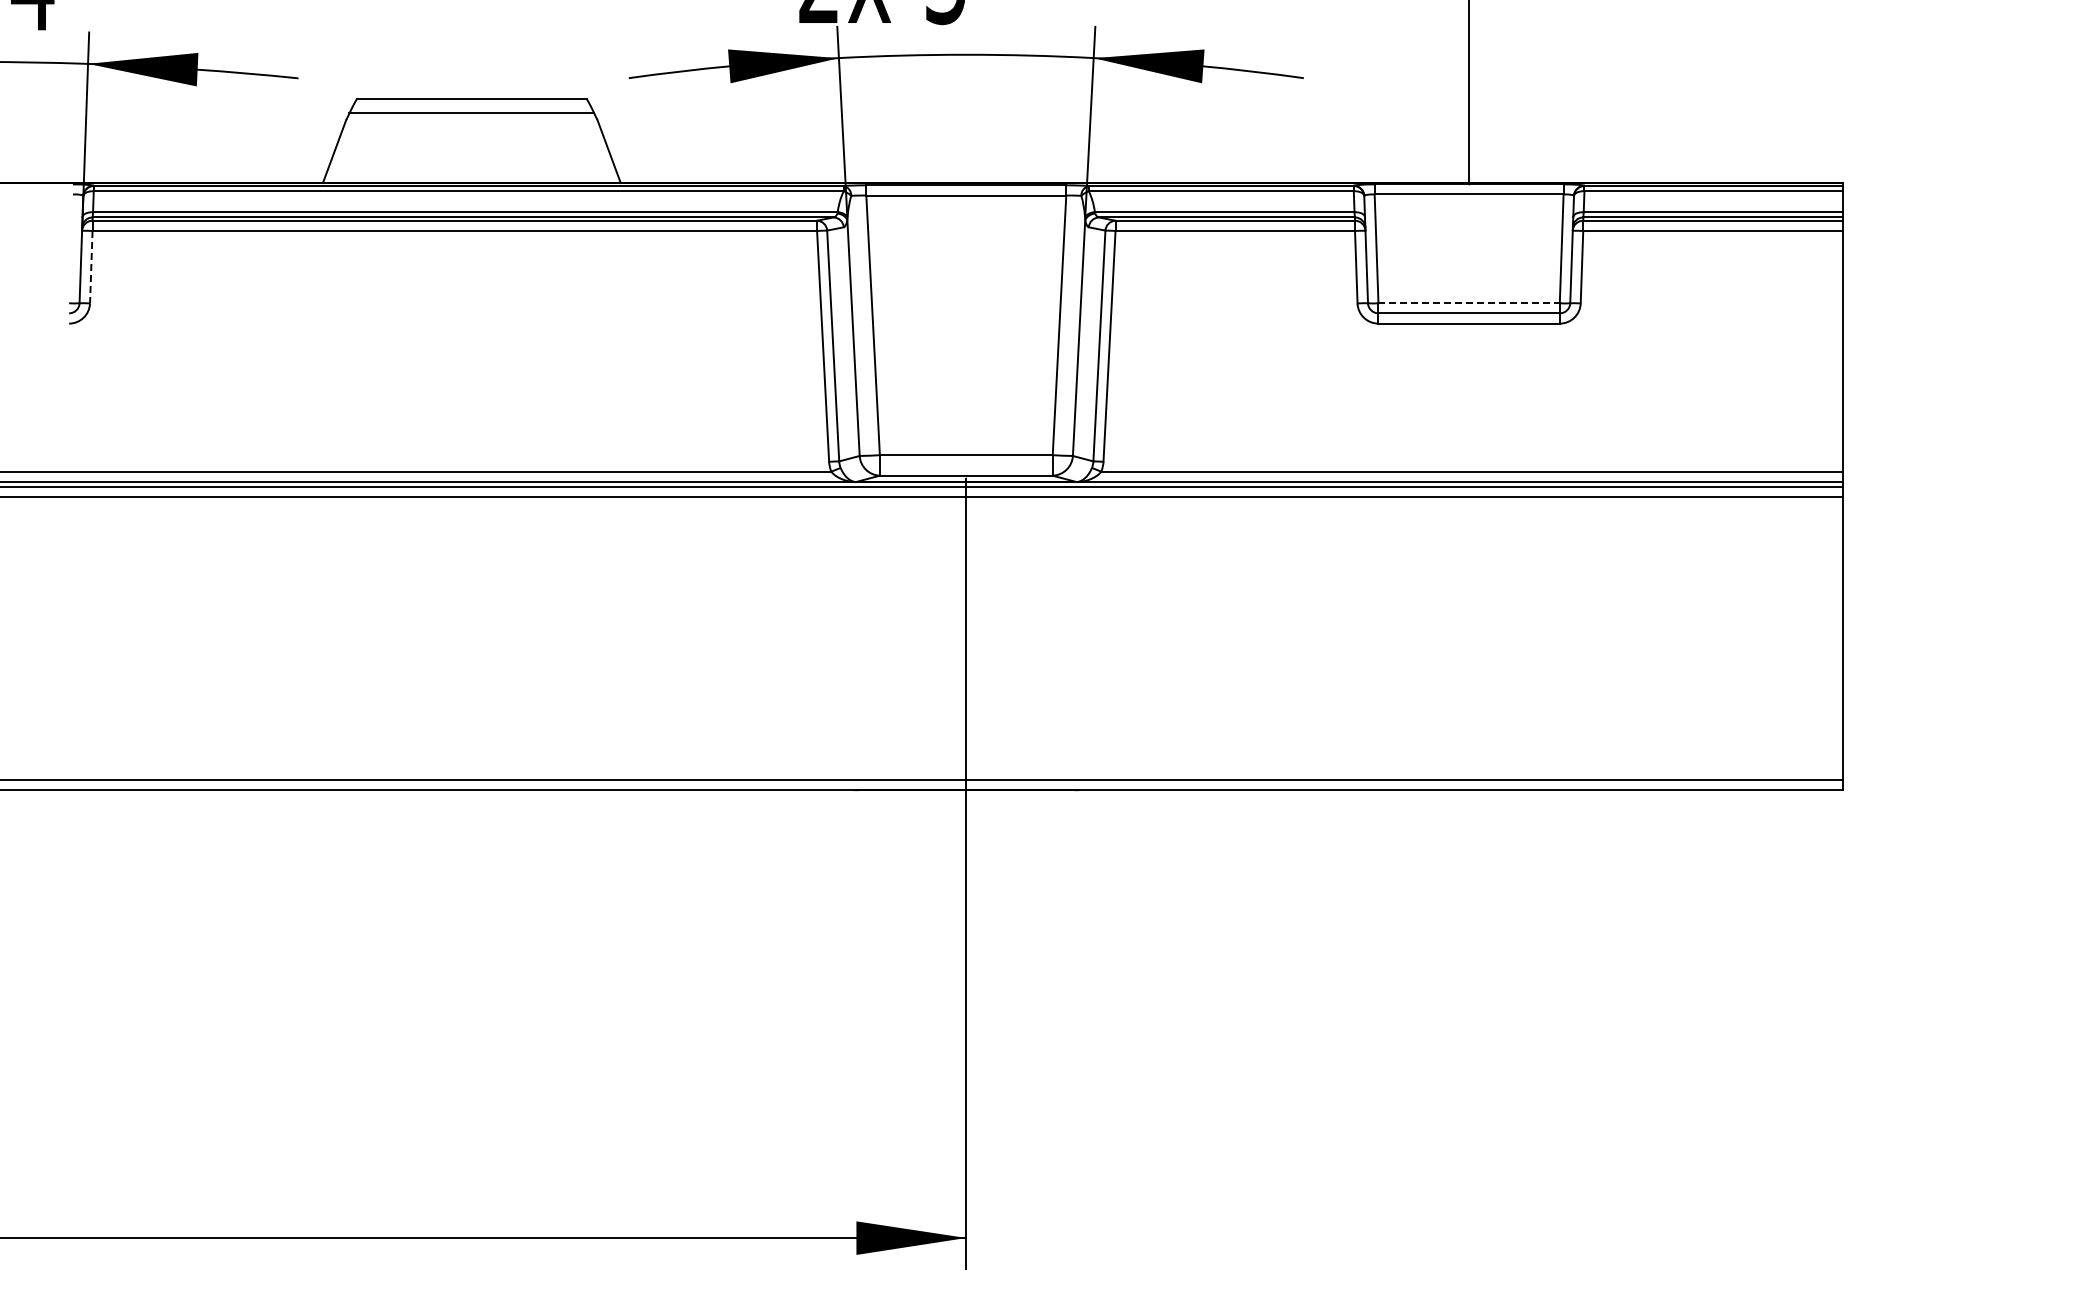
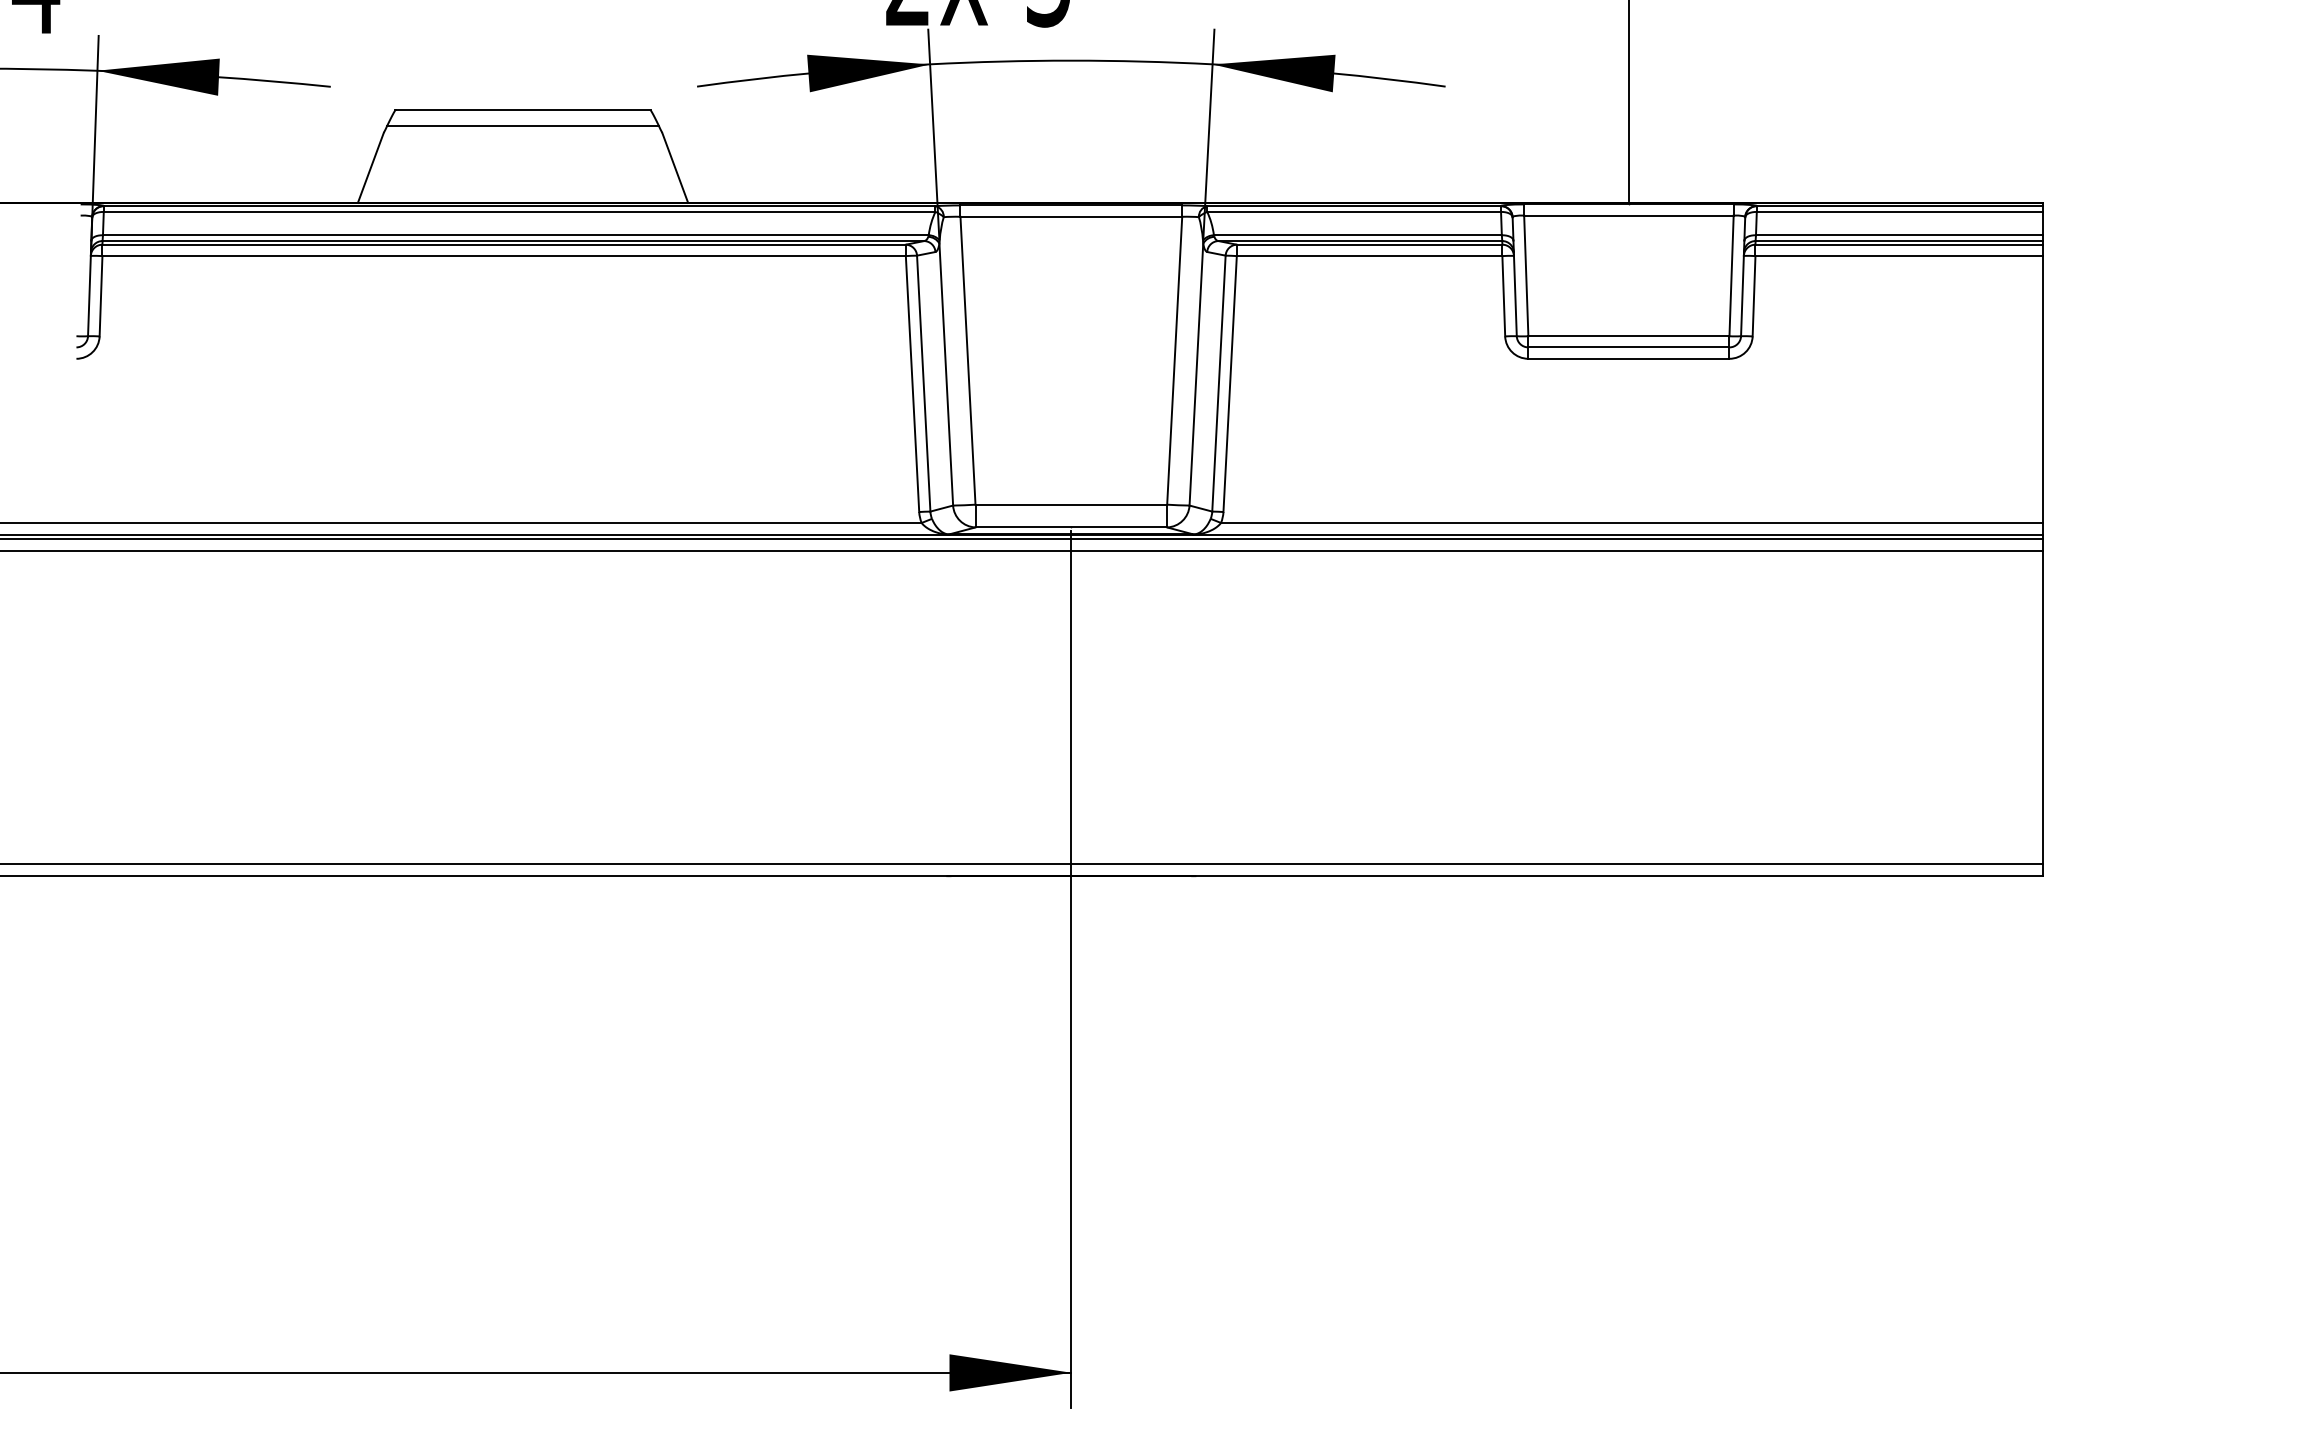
line: (91, 267) -> (101, 296), dashed -> solid
line: (1469, 303) -> (1629, 336), dashed -> solid

